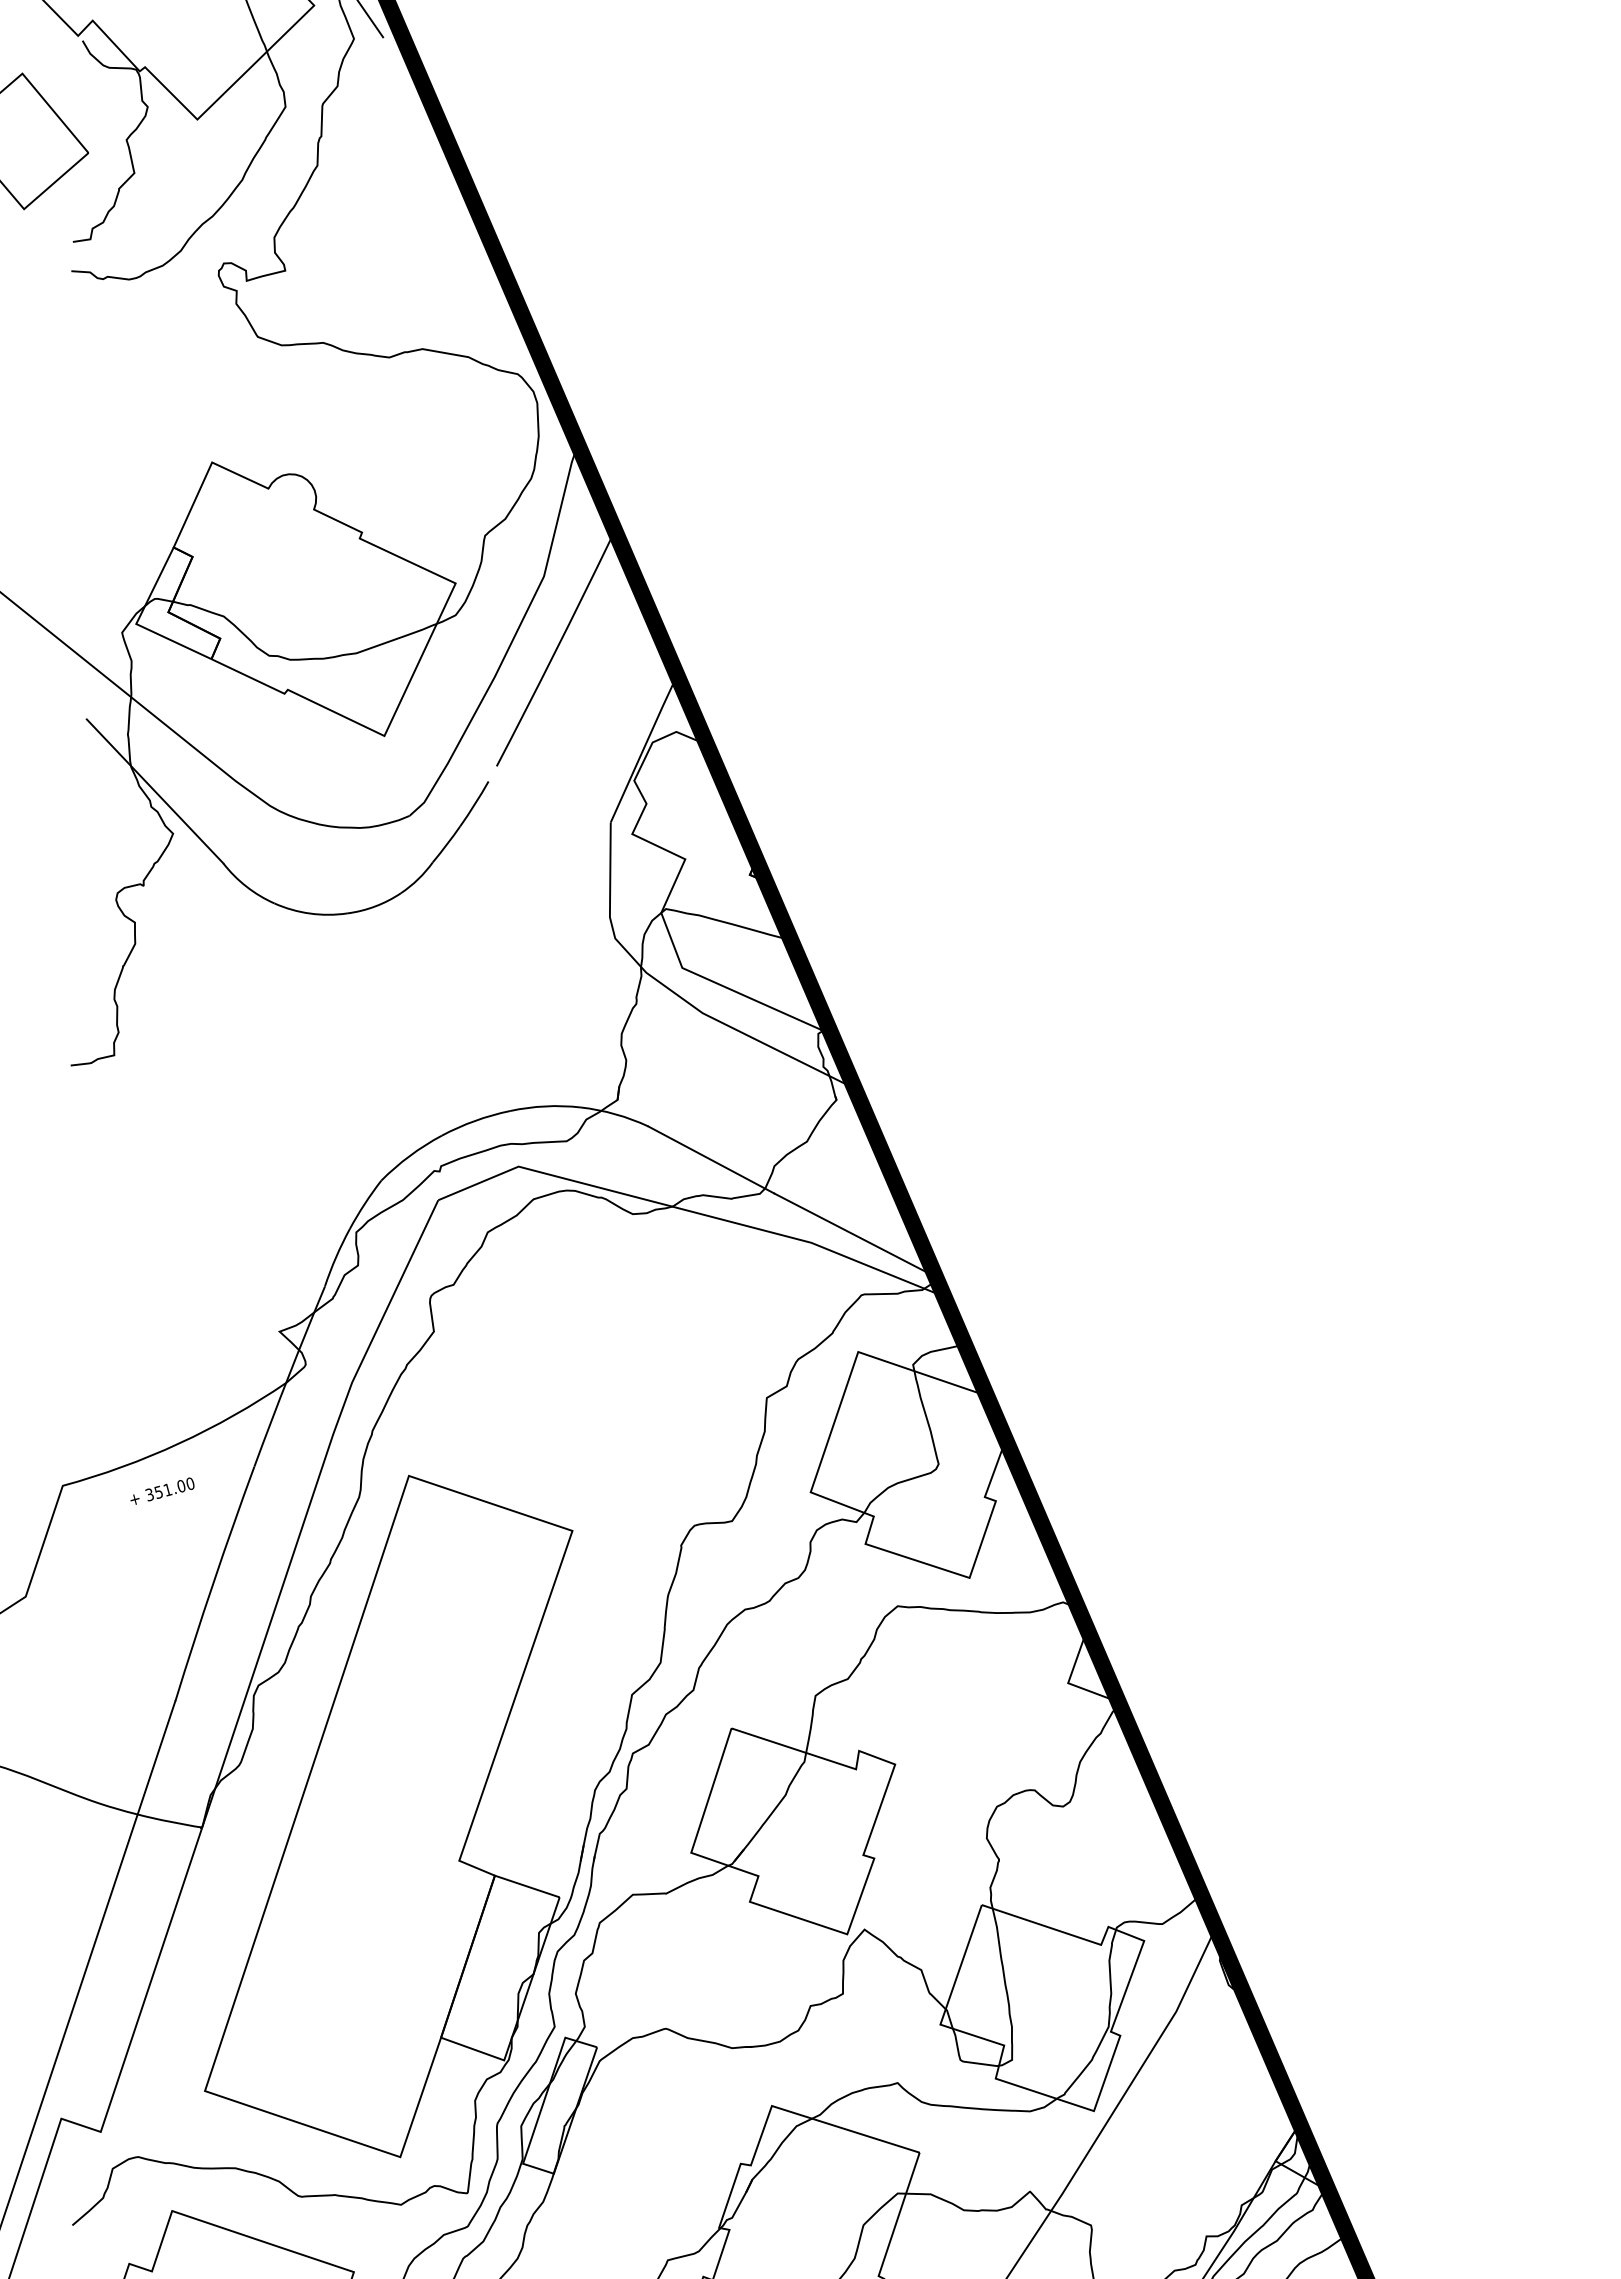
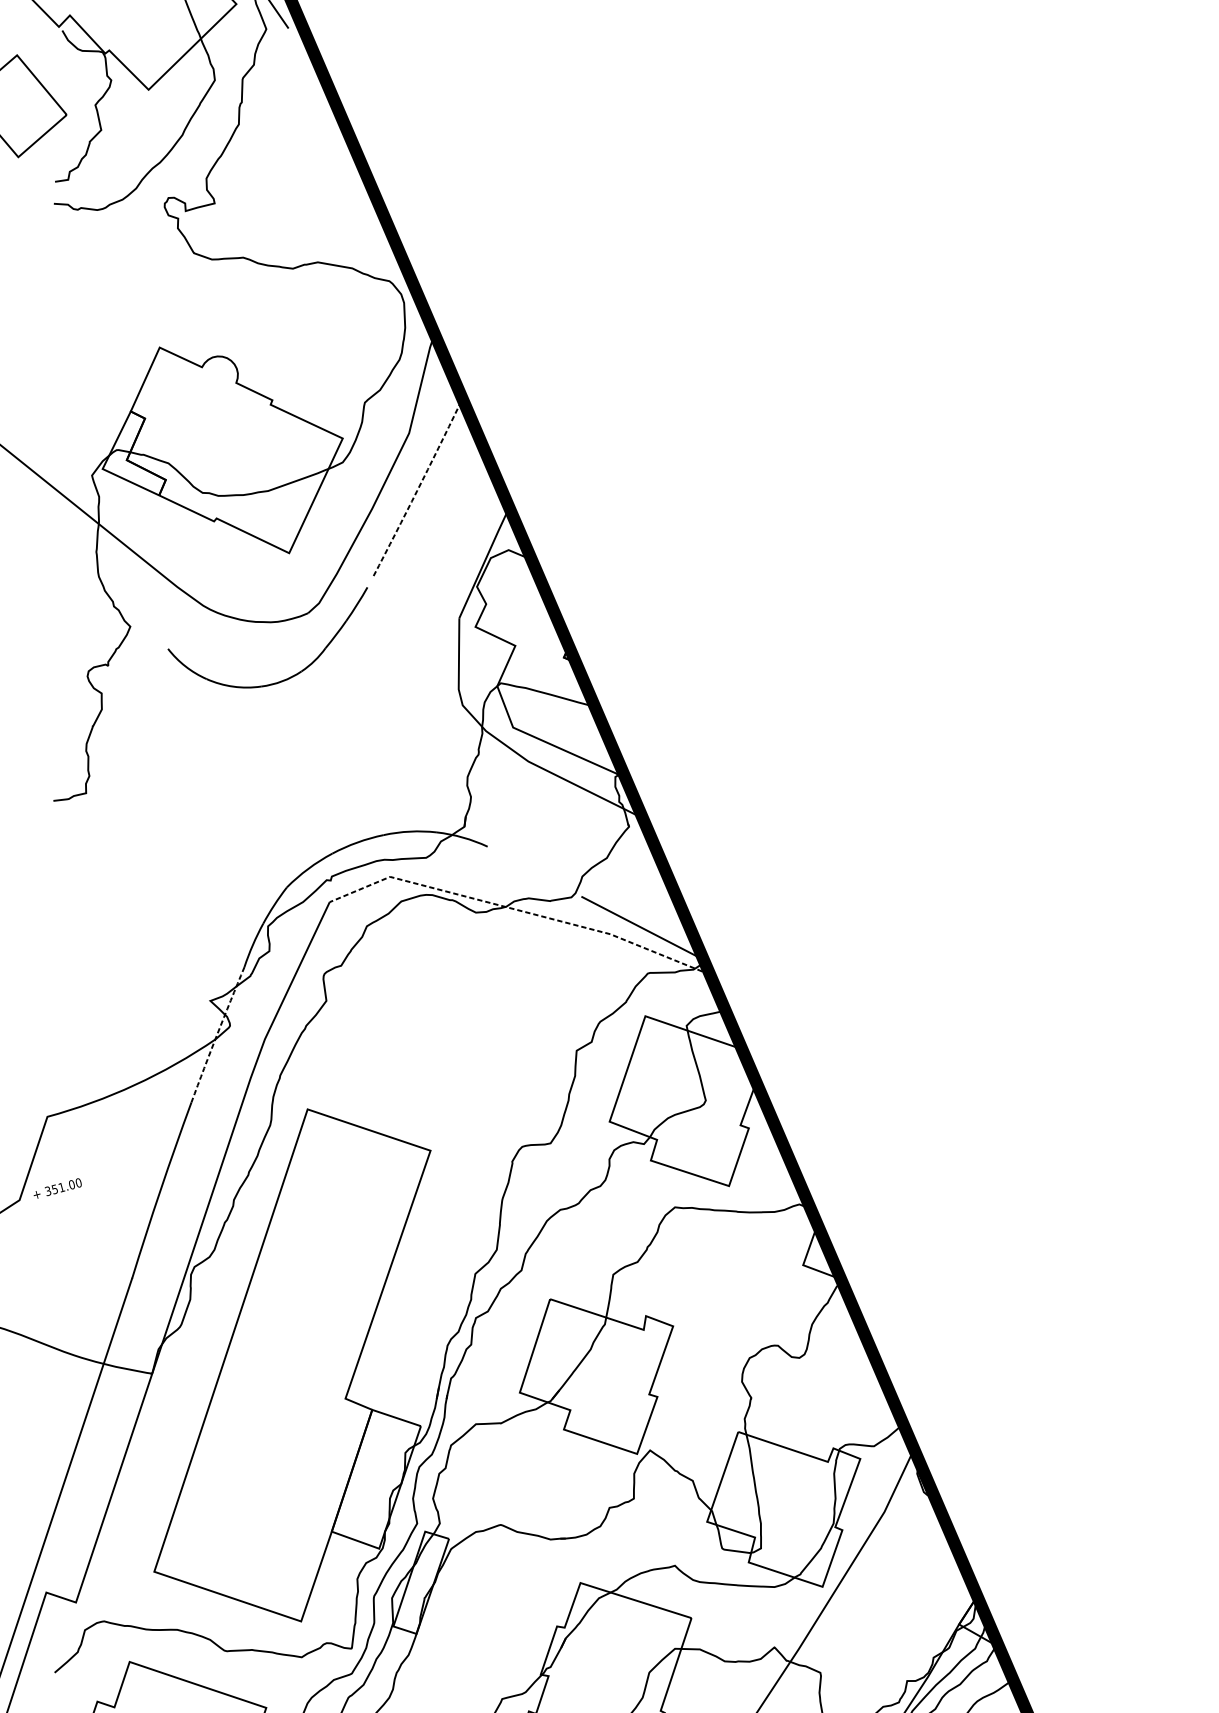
arc: (554, 653) -> (417, 491), solid -> dashed
line: (154, 791) -> (116, 594), removed
line: (711, 1159) -> (535, 871), removed
line: (691, 1211) -> (520, 910), solid -> dashed
arc: (288, 1376) -> (217, 1034), solid -> dashed
text: (162, 1490) -> (57, 1187), moved

